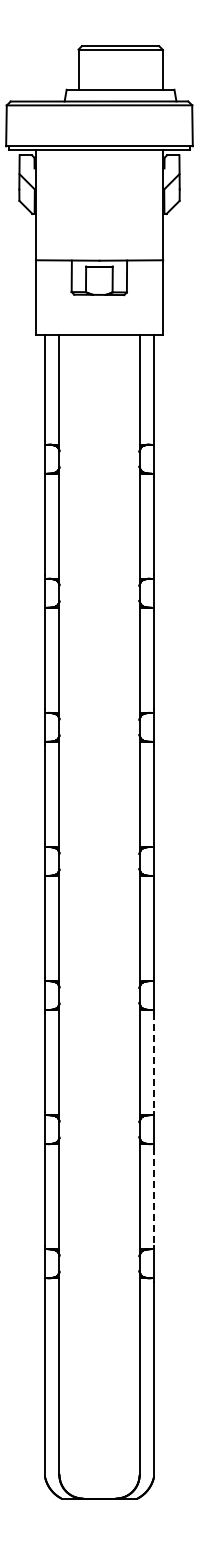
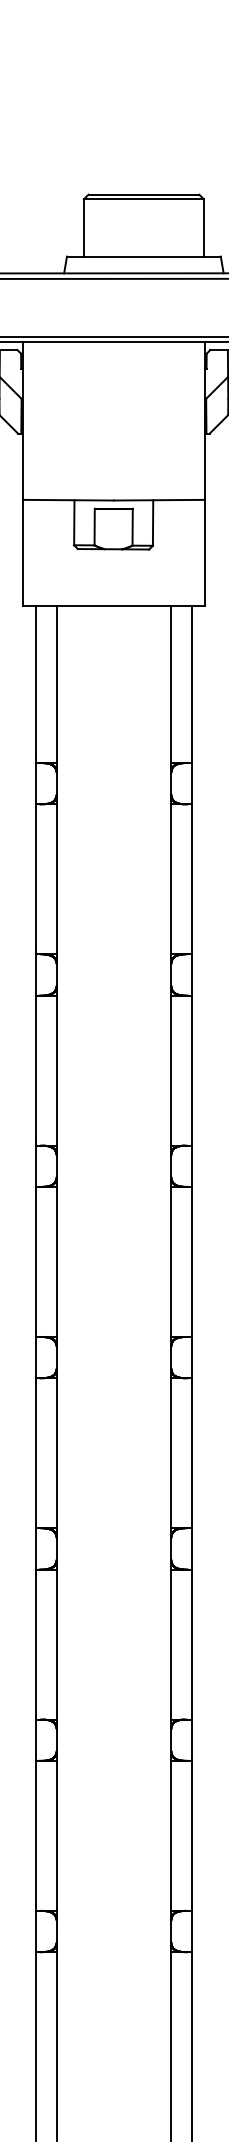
line: (153, 1063) -> (190, 1645), dashed -> solid
line: (153, 1197) -> (190, 1837), dashed -> solid

